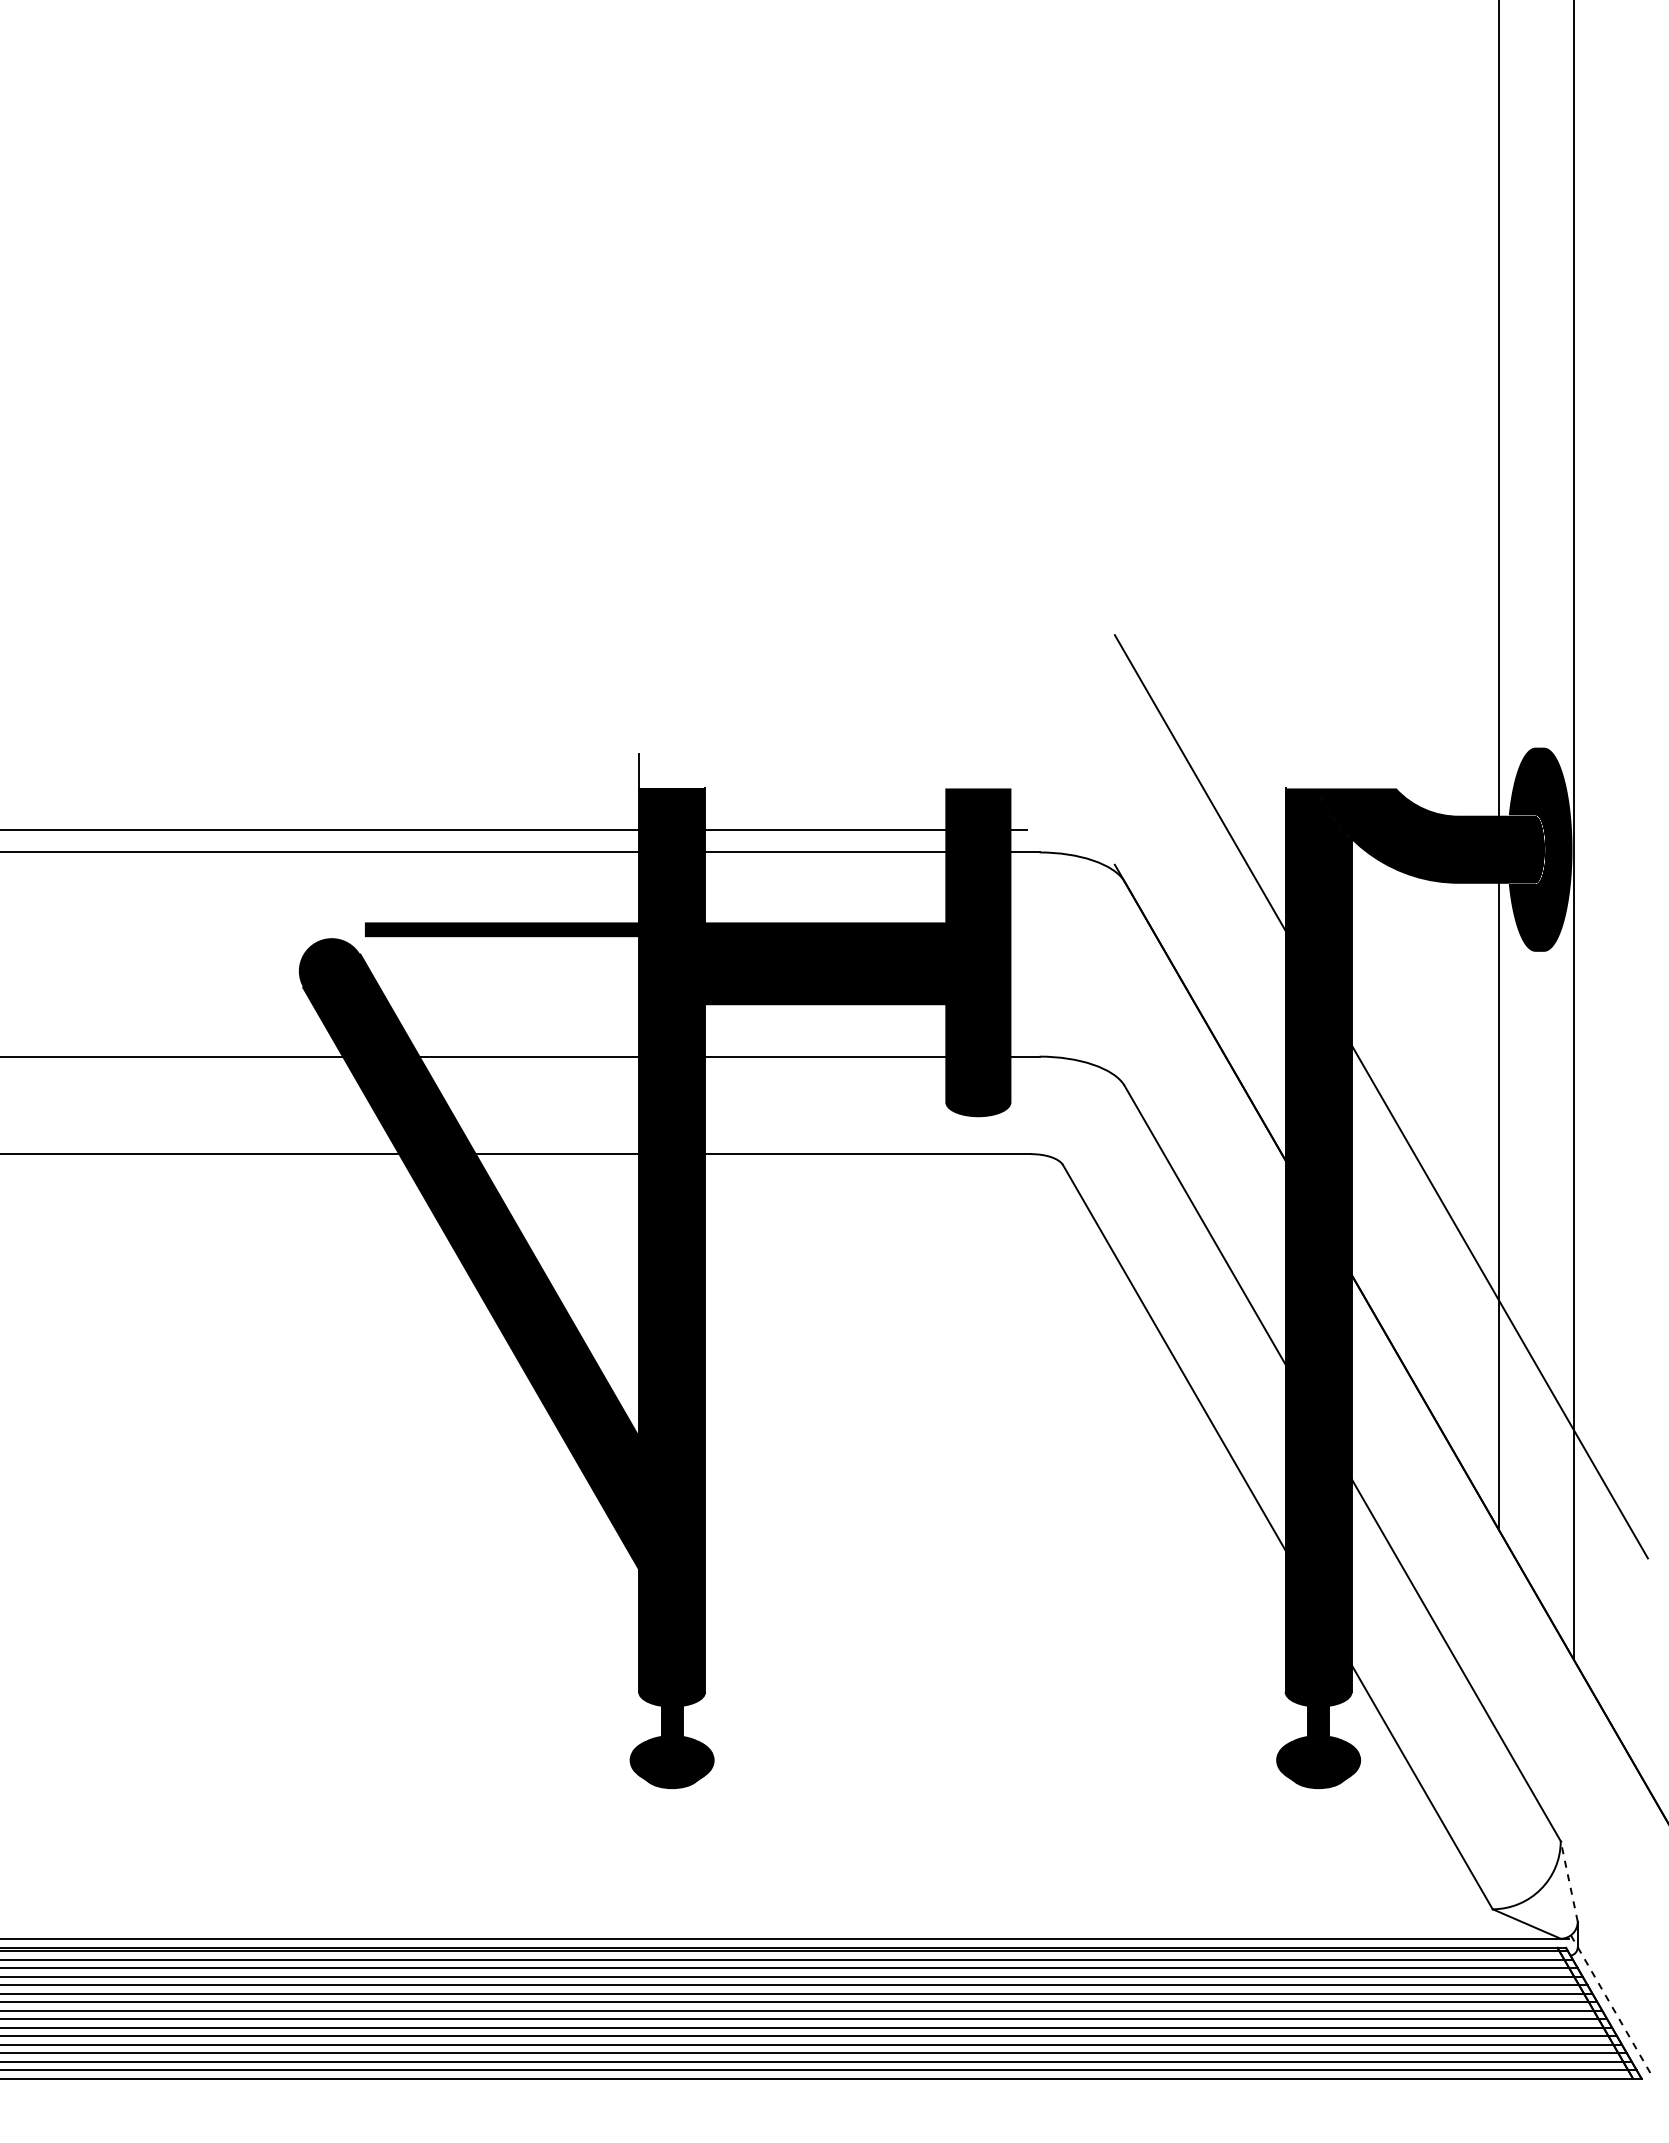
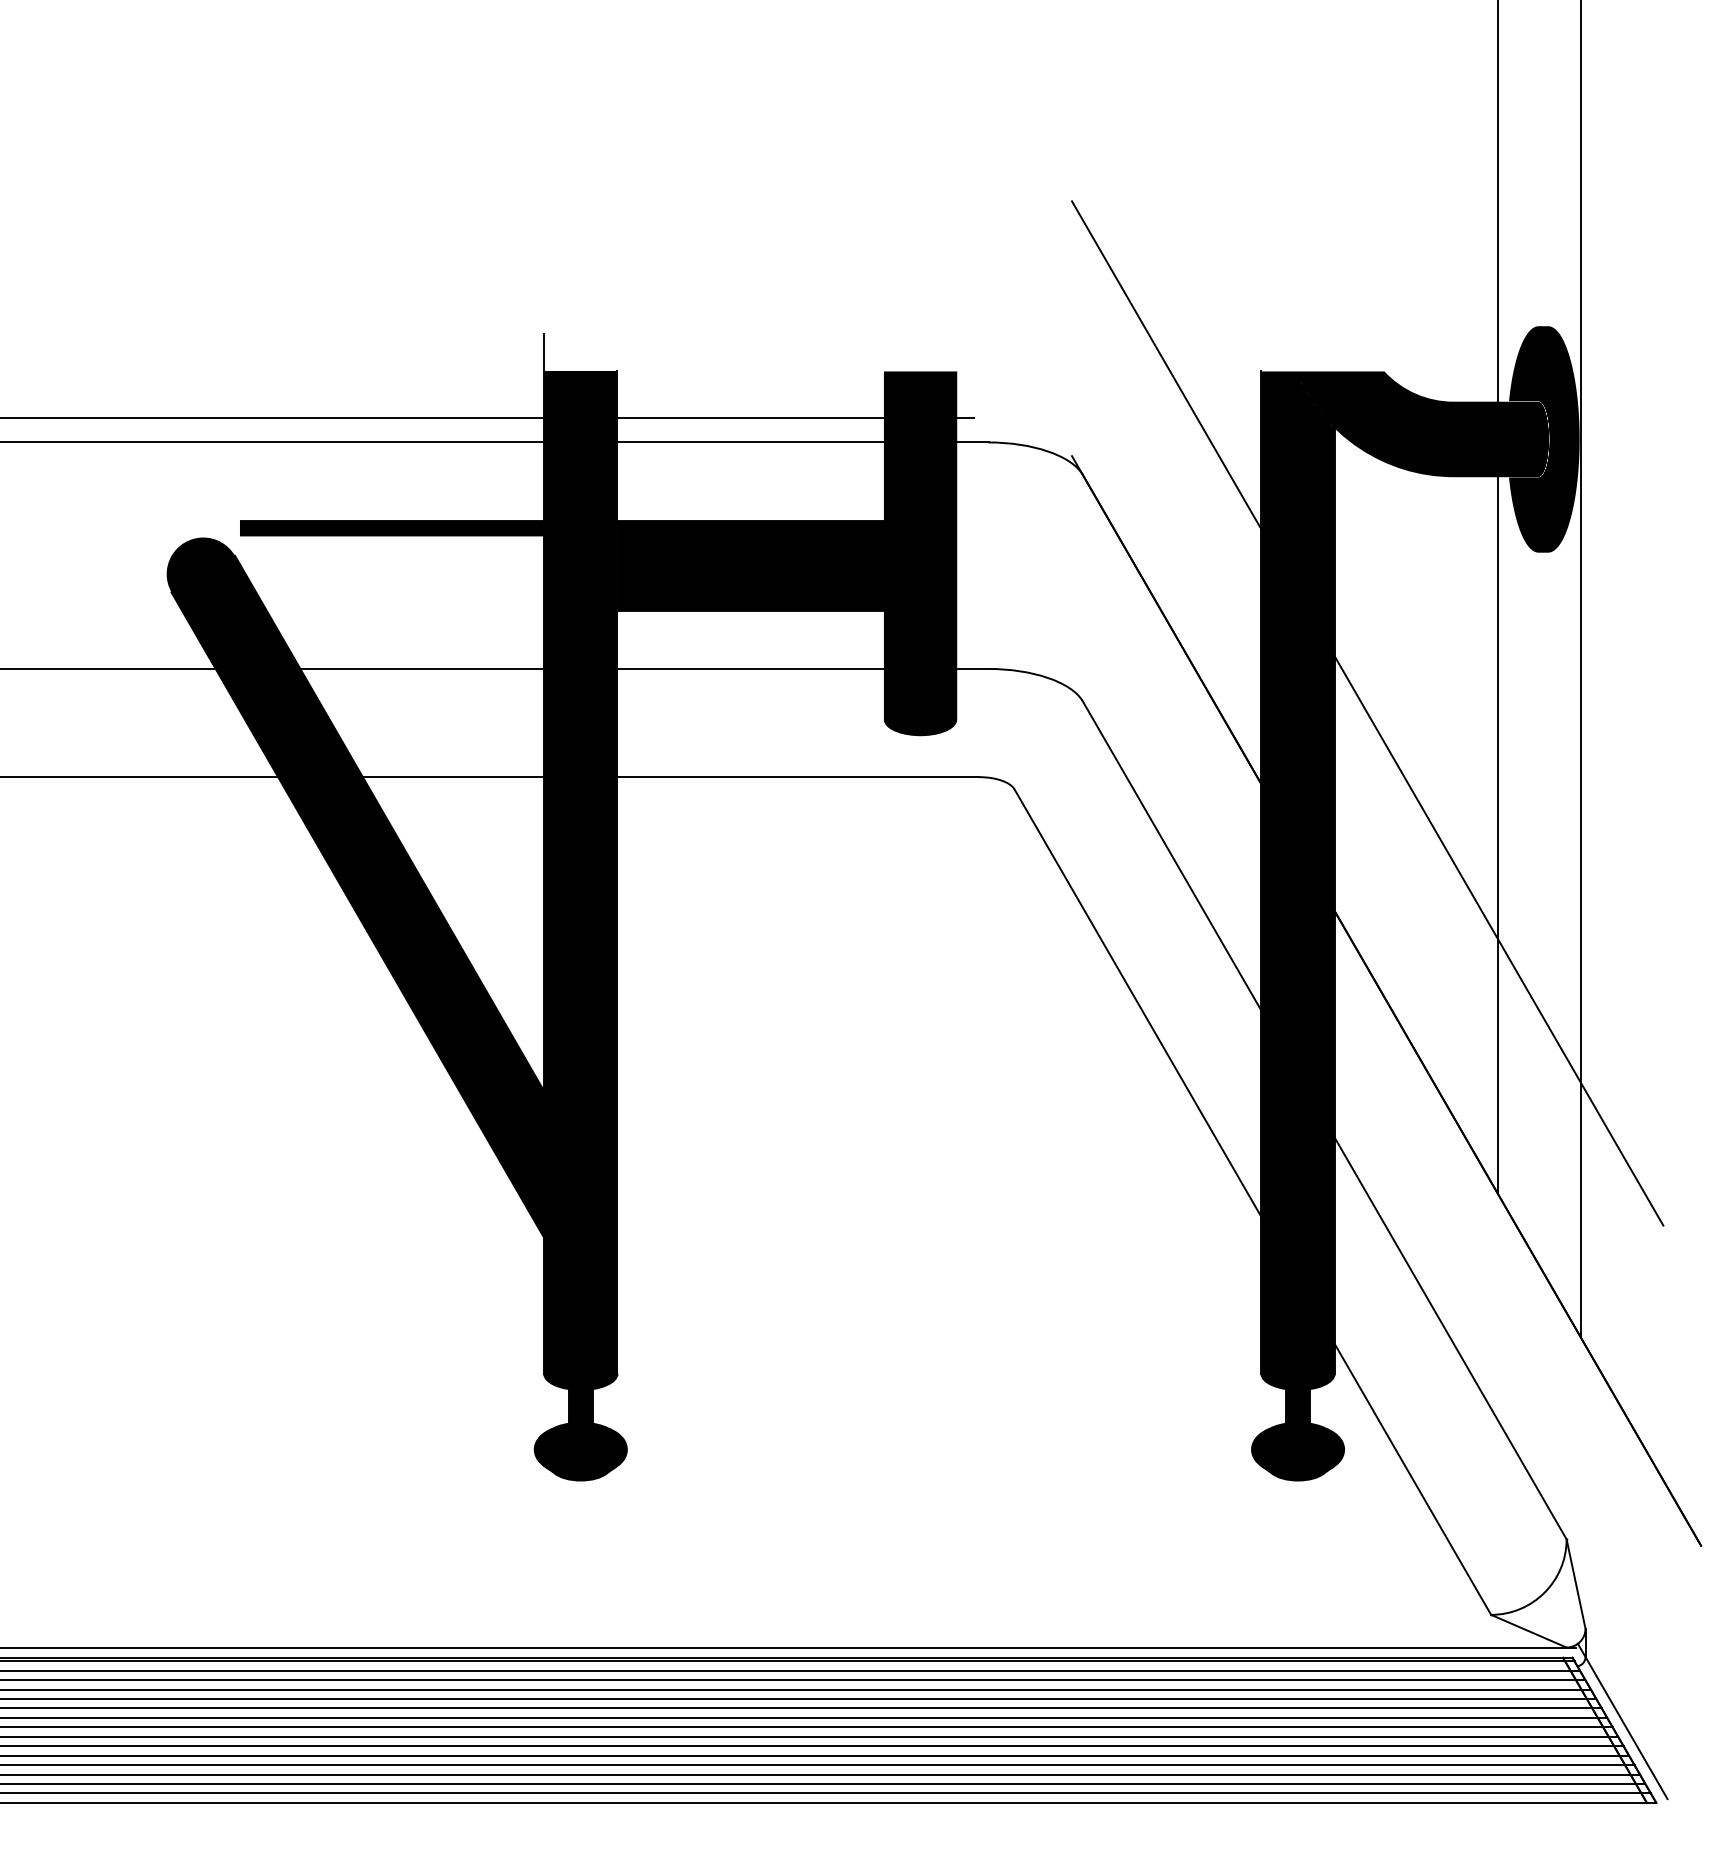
line: (1569, 1880) -> (1576, 1582), dashed -> solid
line: (1611, 2005) -> (1622, 1721), dashed -> solid

